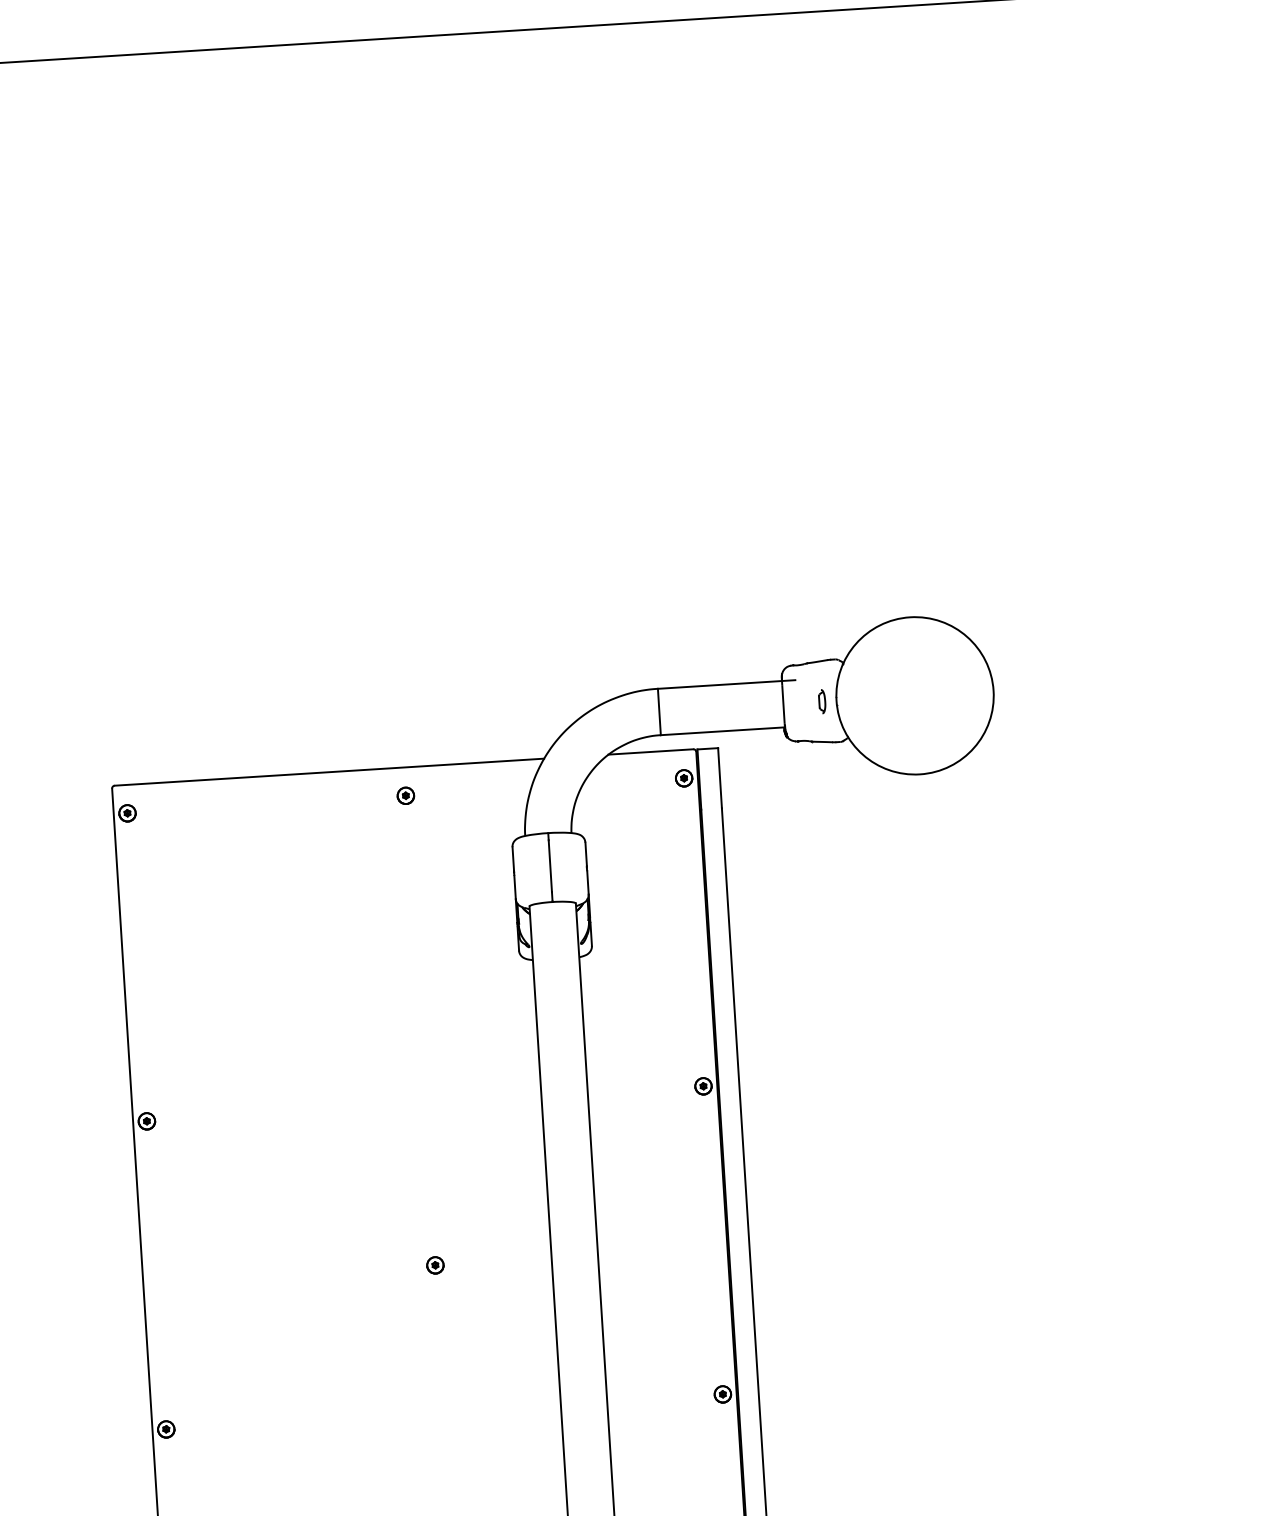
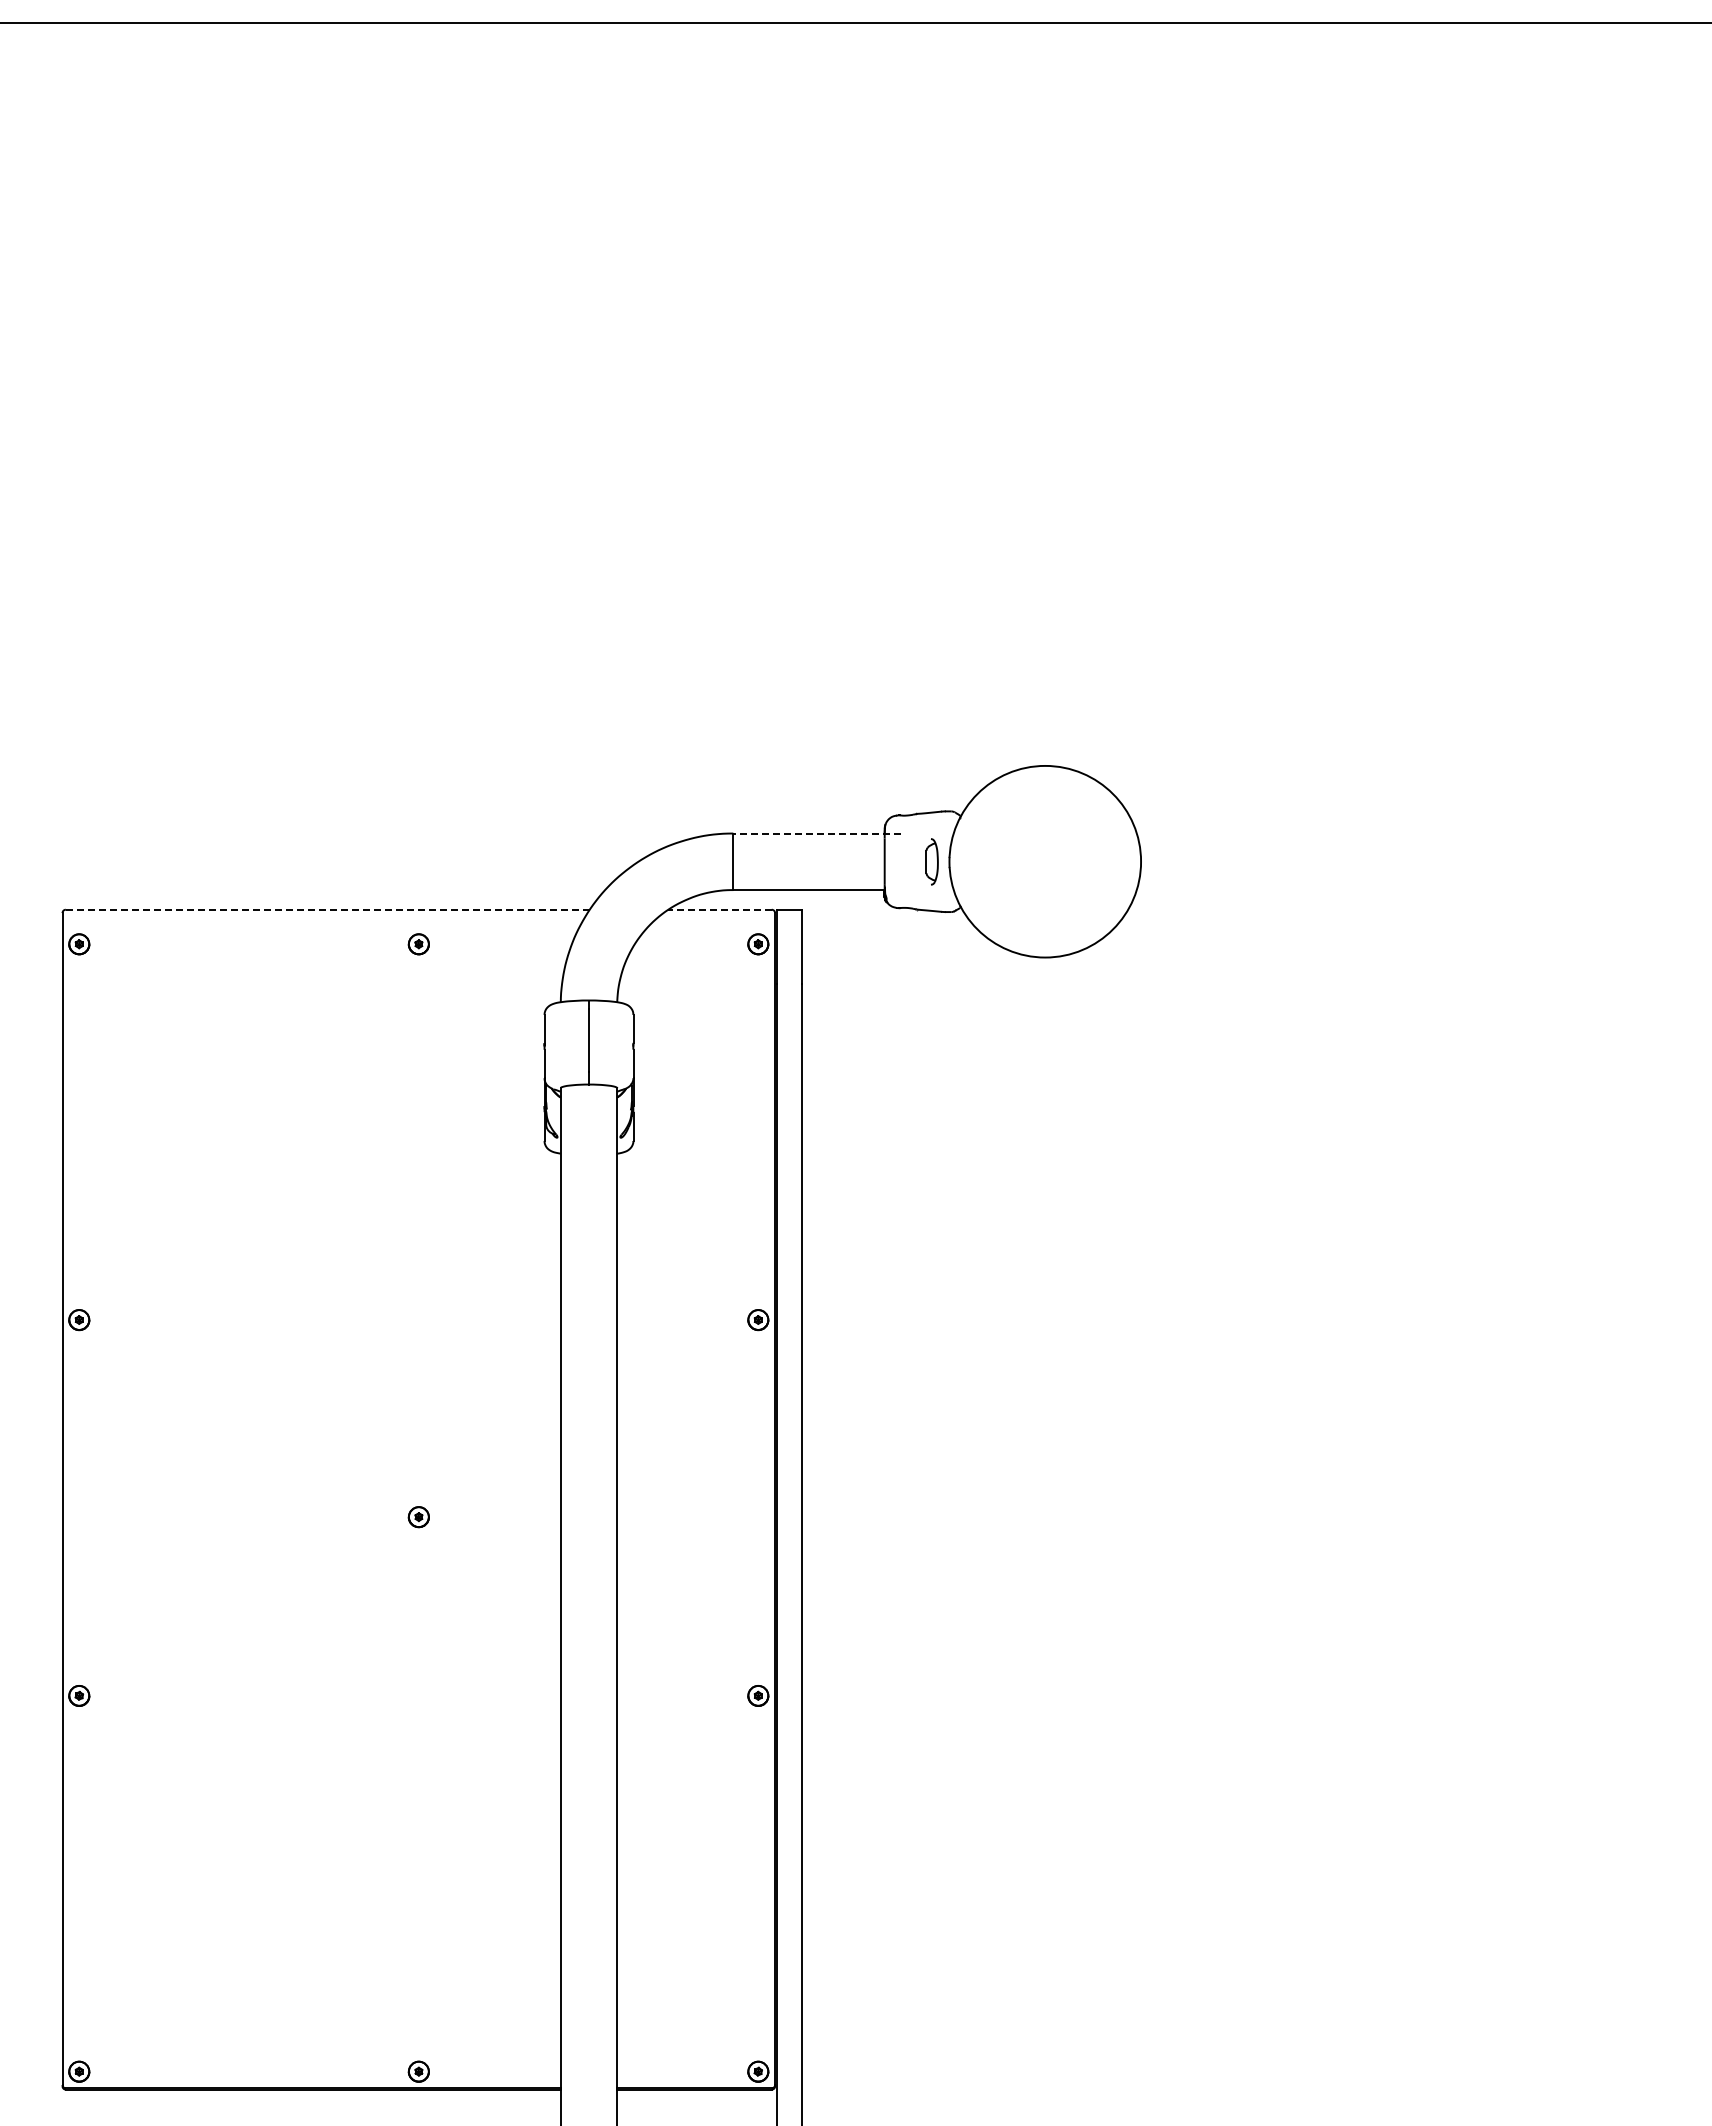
line: (726, 684) -> (817, 833), solid -> dashed
part: (821, 701) -> (931, 861), size x1.6
line: (651, 751) -> (720, 909), solid -> dashed
line: (329, 772) -> (327, 909), solid -> dashed

